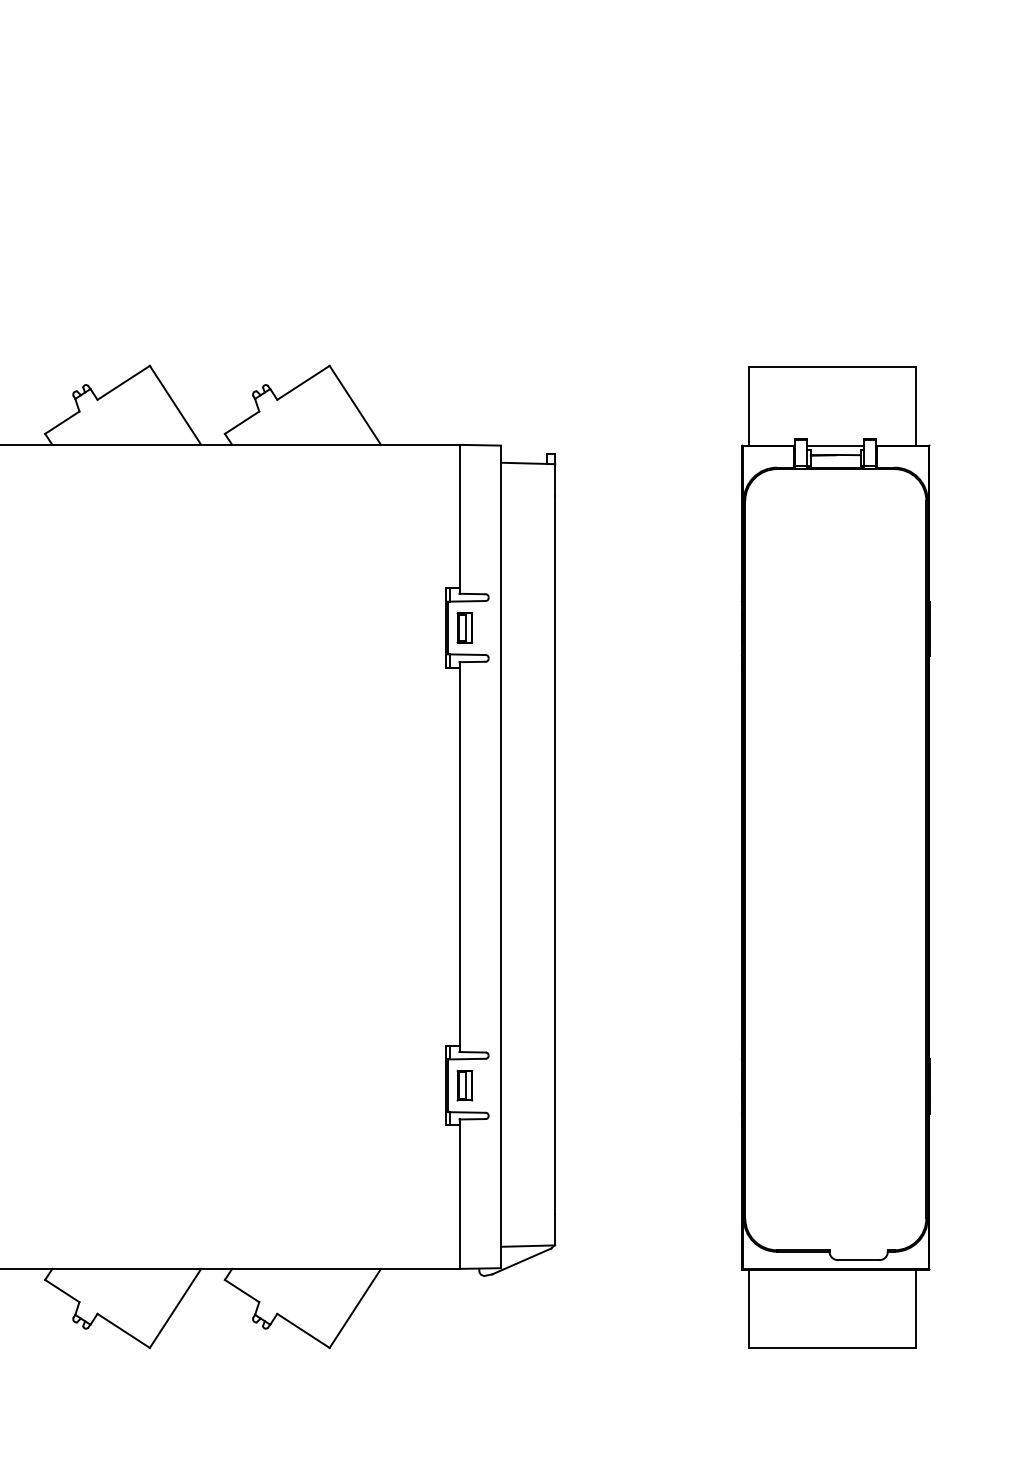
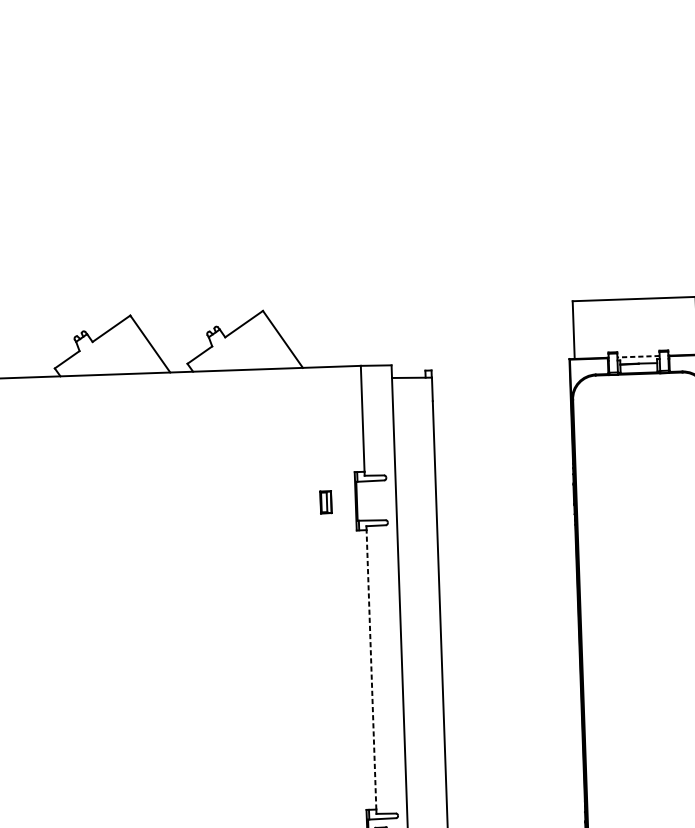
line: (835, 445) -> (638, 356), solid -> dashed
part: (464, 627) -> (325, 502), moved
line: (459, 856) -> (371, 669), solid -> dashed

